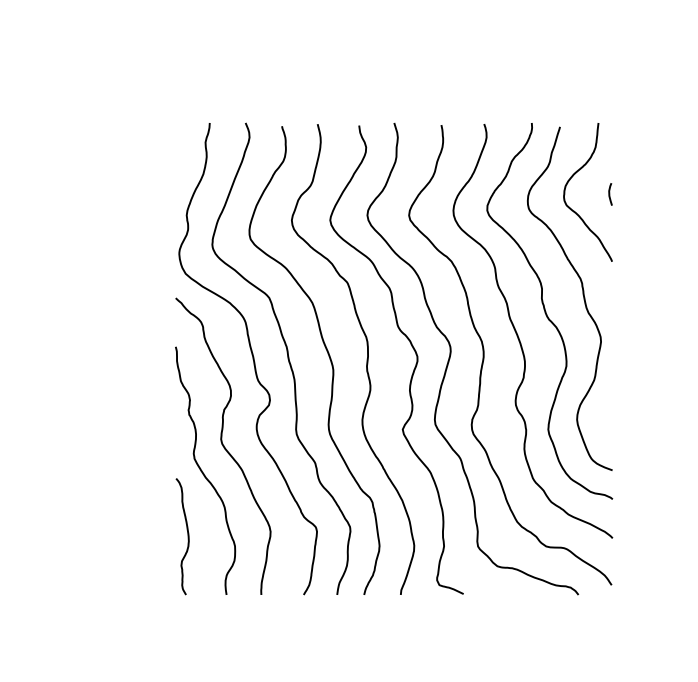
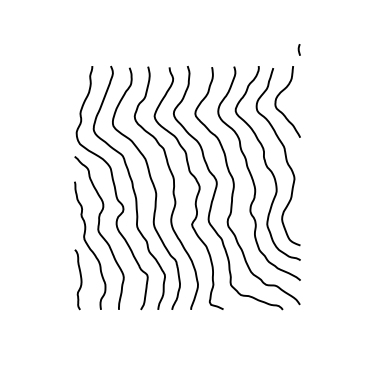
curve: (608, 193) -> (298, 49), moved

